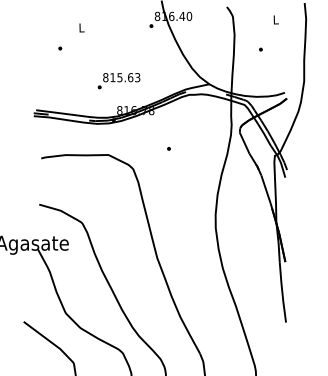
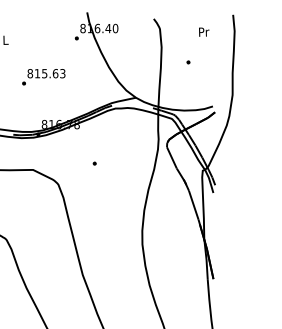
text: (276, 19) -> (204, 31), L -> Pr
text: (118, 81) -> (43, 77), moved

